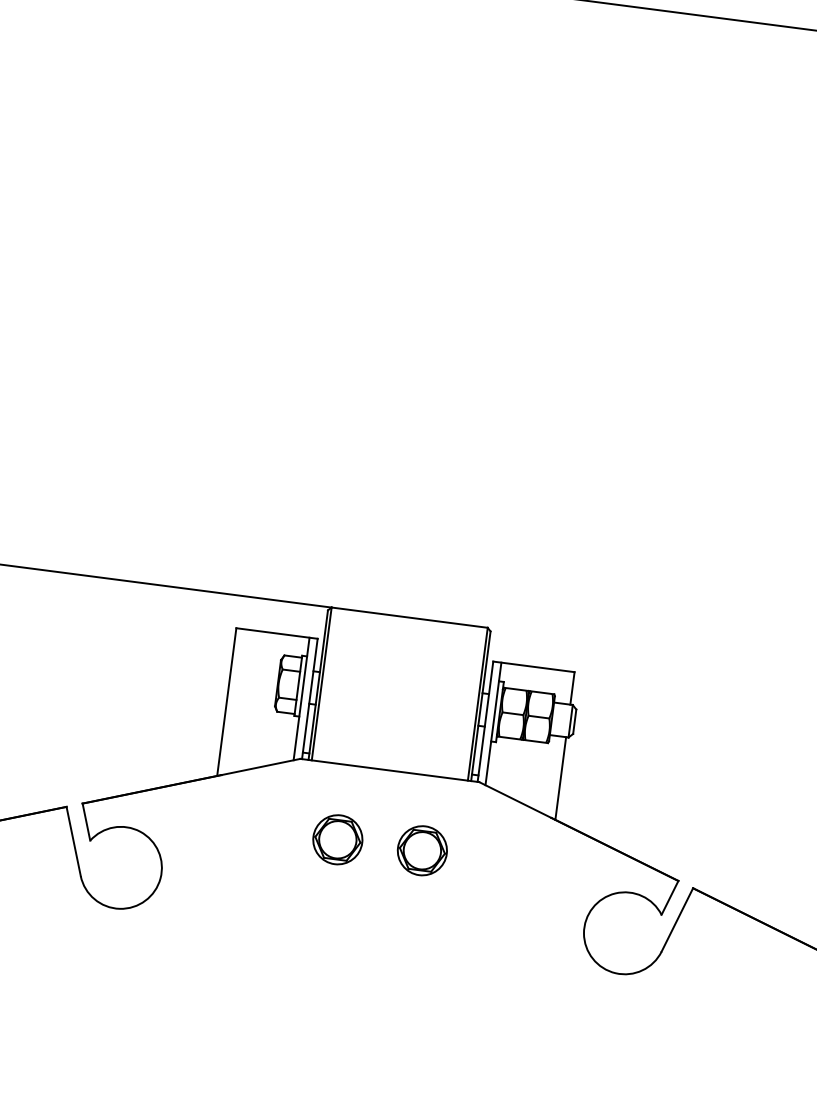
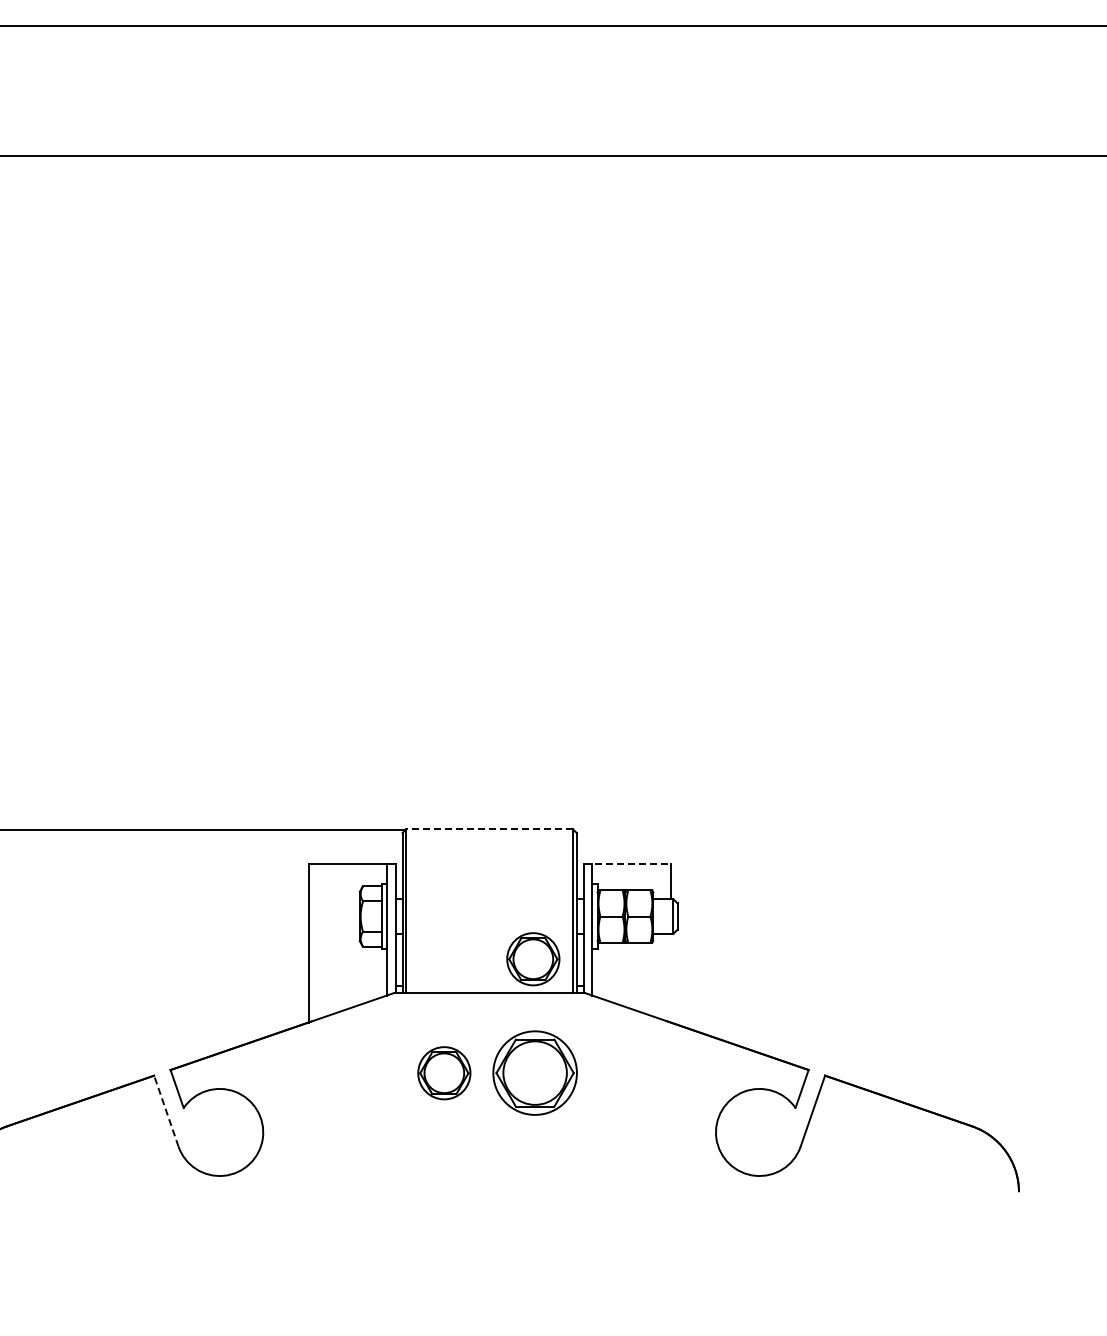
line: (409, 617) -> (489, 829), solid -> dashed
line: (534, 667) -> (627, 864), solid -> dashed
part: (434, 744) -> (533, 959), added
line: (560, 777) -> (670, 977), removed
line: (73, 841) -> (166, 1111), solid -> dashed
part: (422, 850) -> (534, 1073), size x1.6

